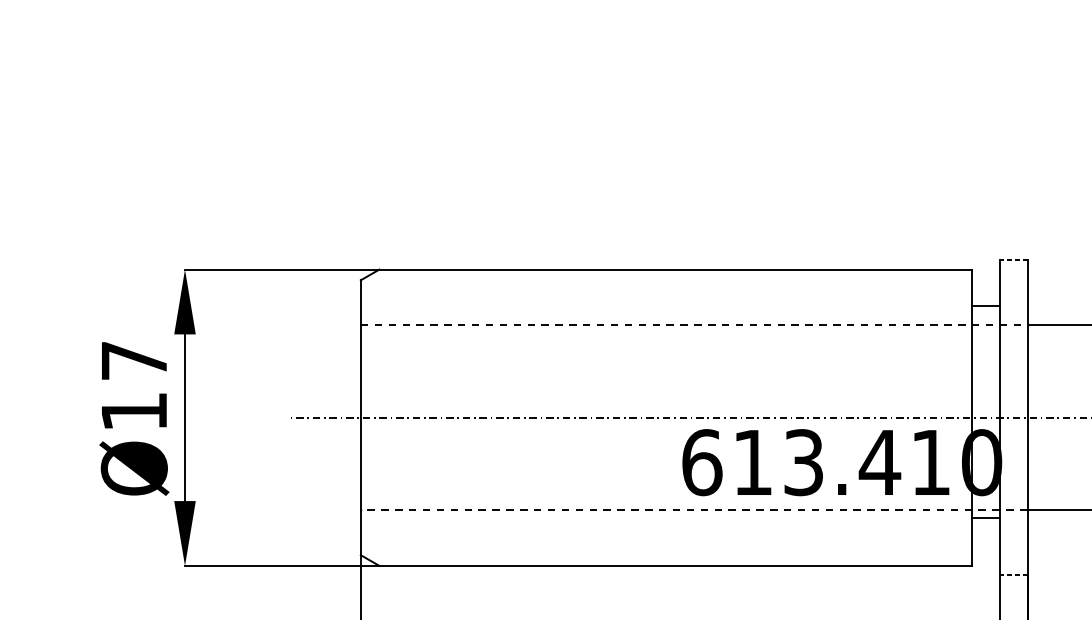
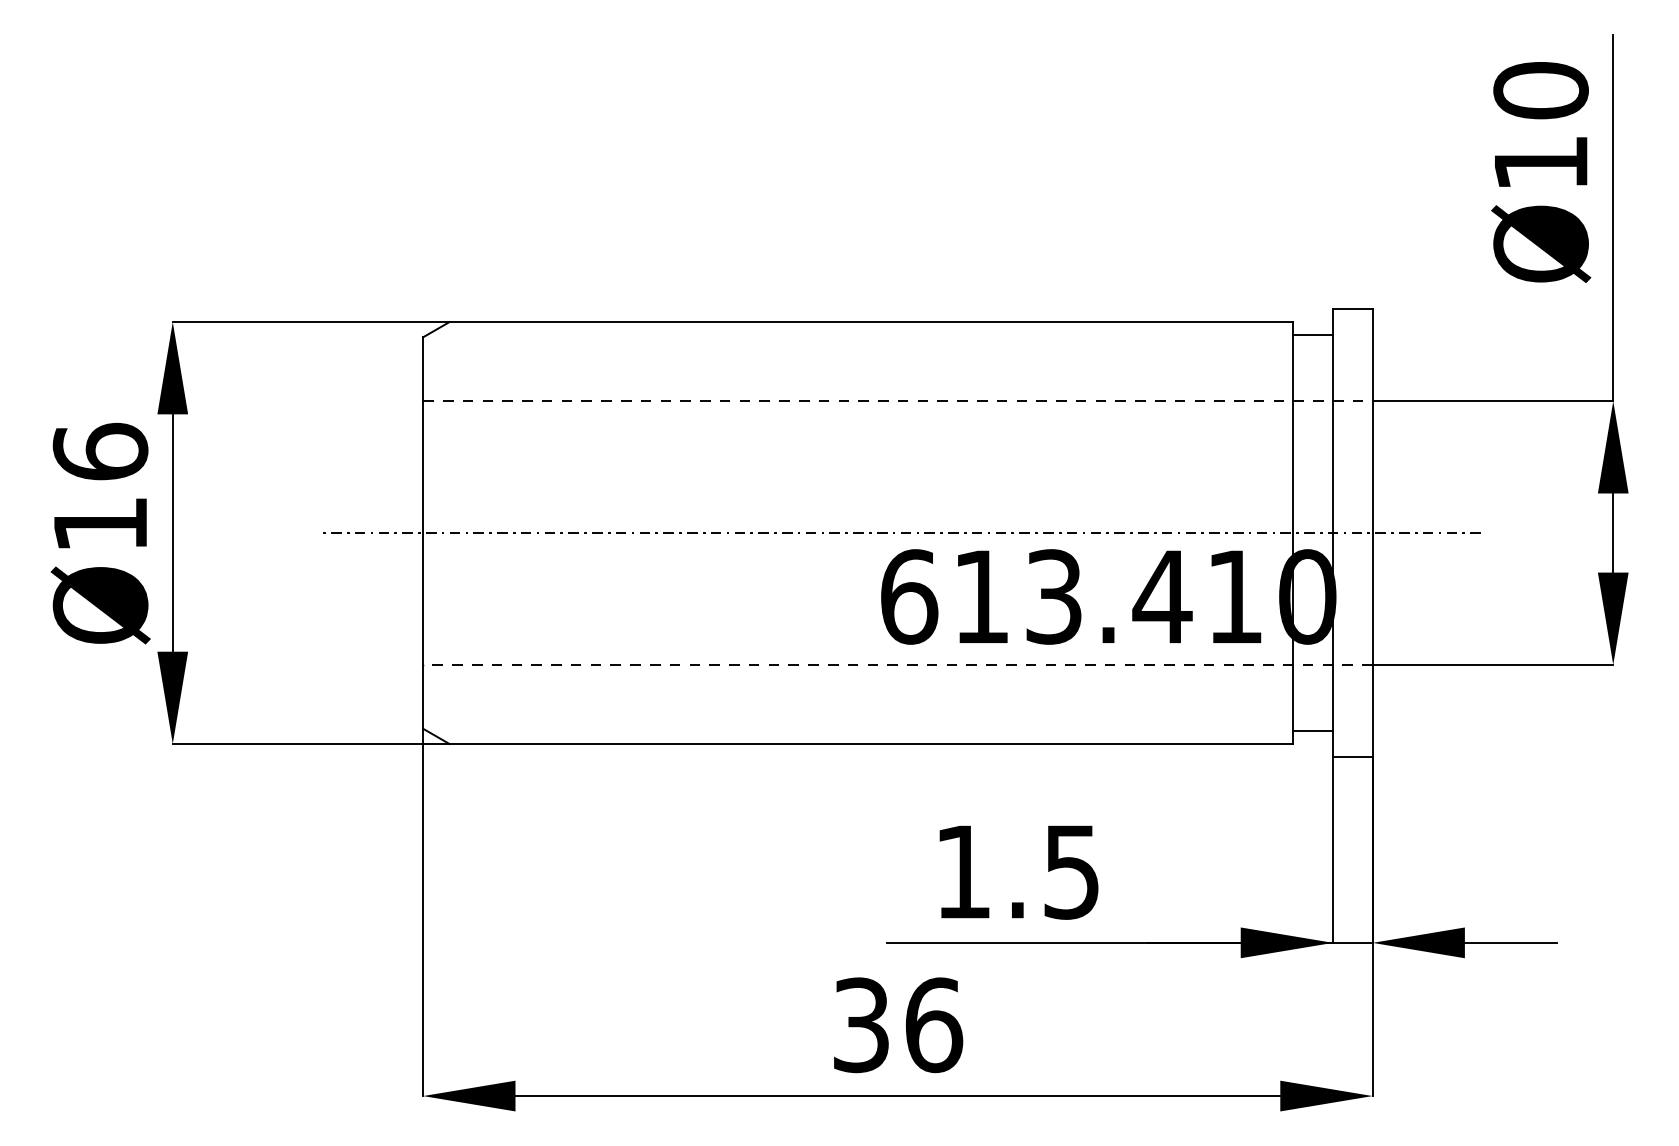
line: (1013, 260) -> (1352, 308), dashed -> solid
line: (986, 305) -> (1313, 335), moved
text: (134, 360) -> (100, 451), Ø17 -> Ø16
line: (986, 517) -> (1313, 730), moved
line: (1013, 575) -> (1352, 757), dashed -> solid

